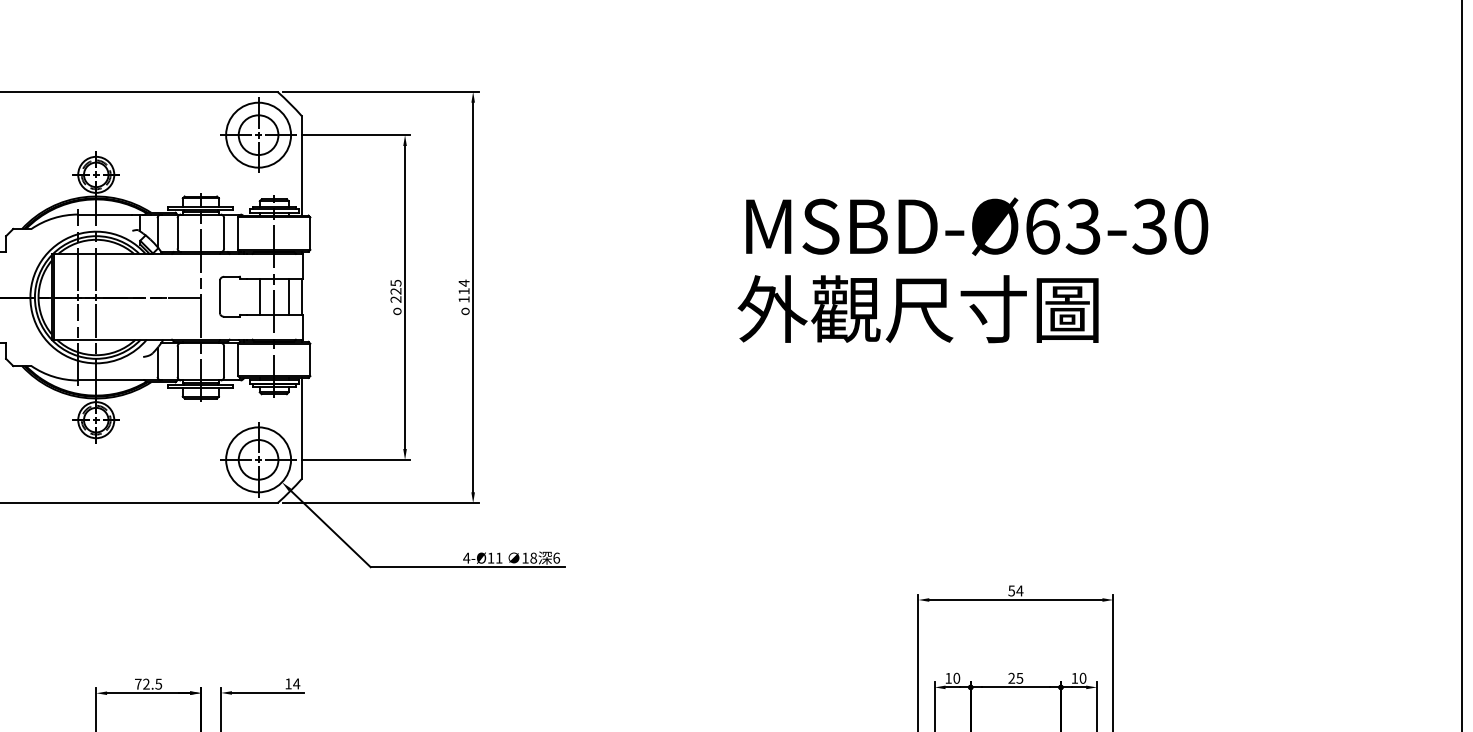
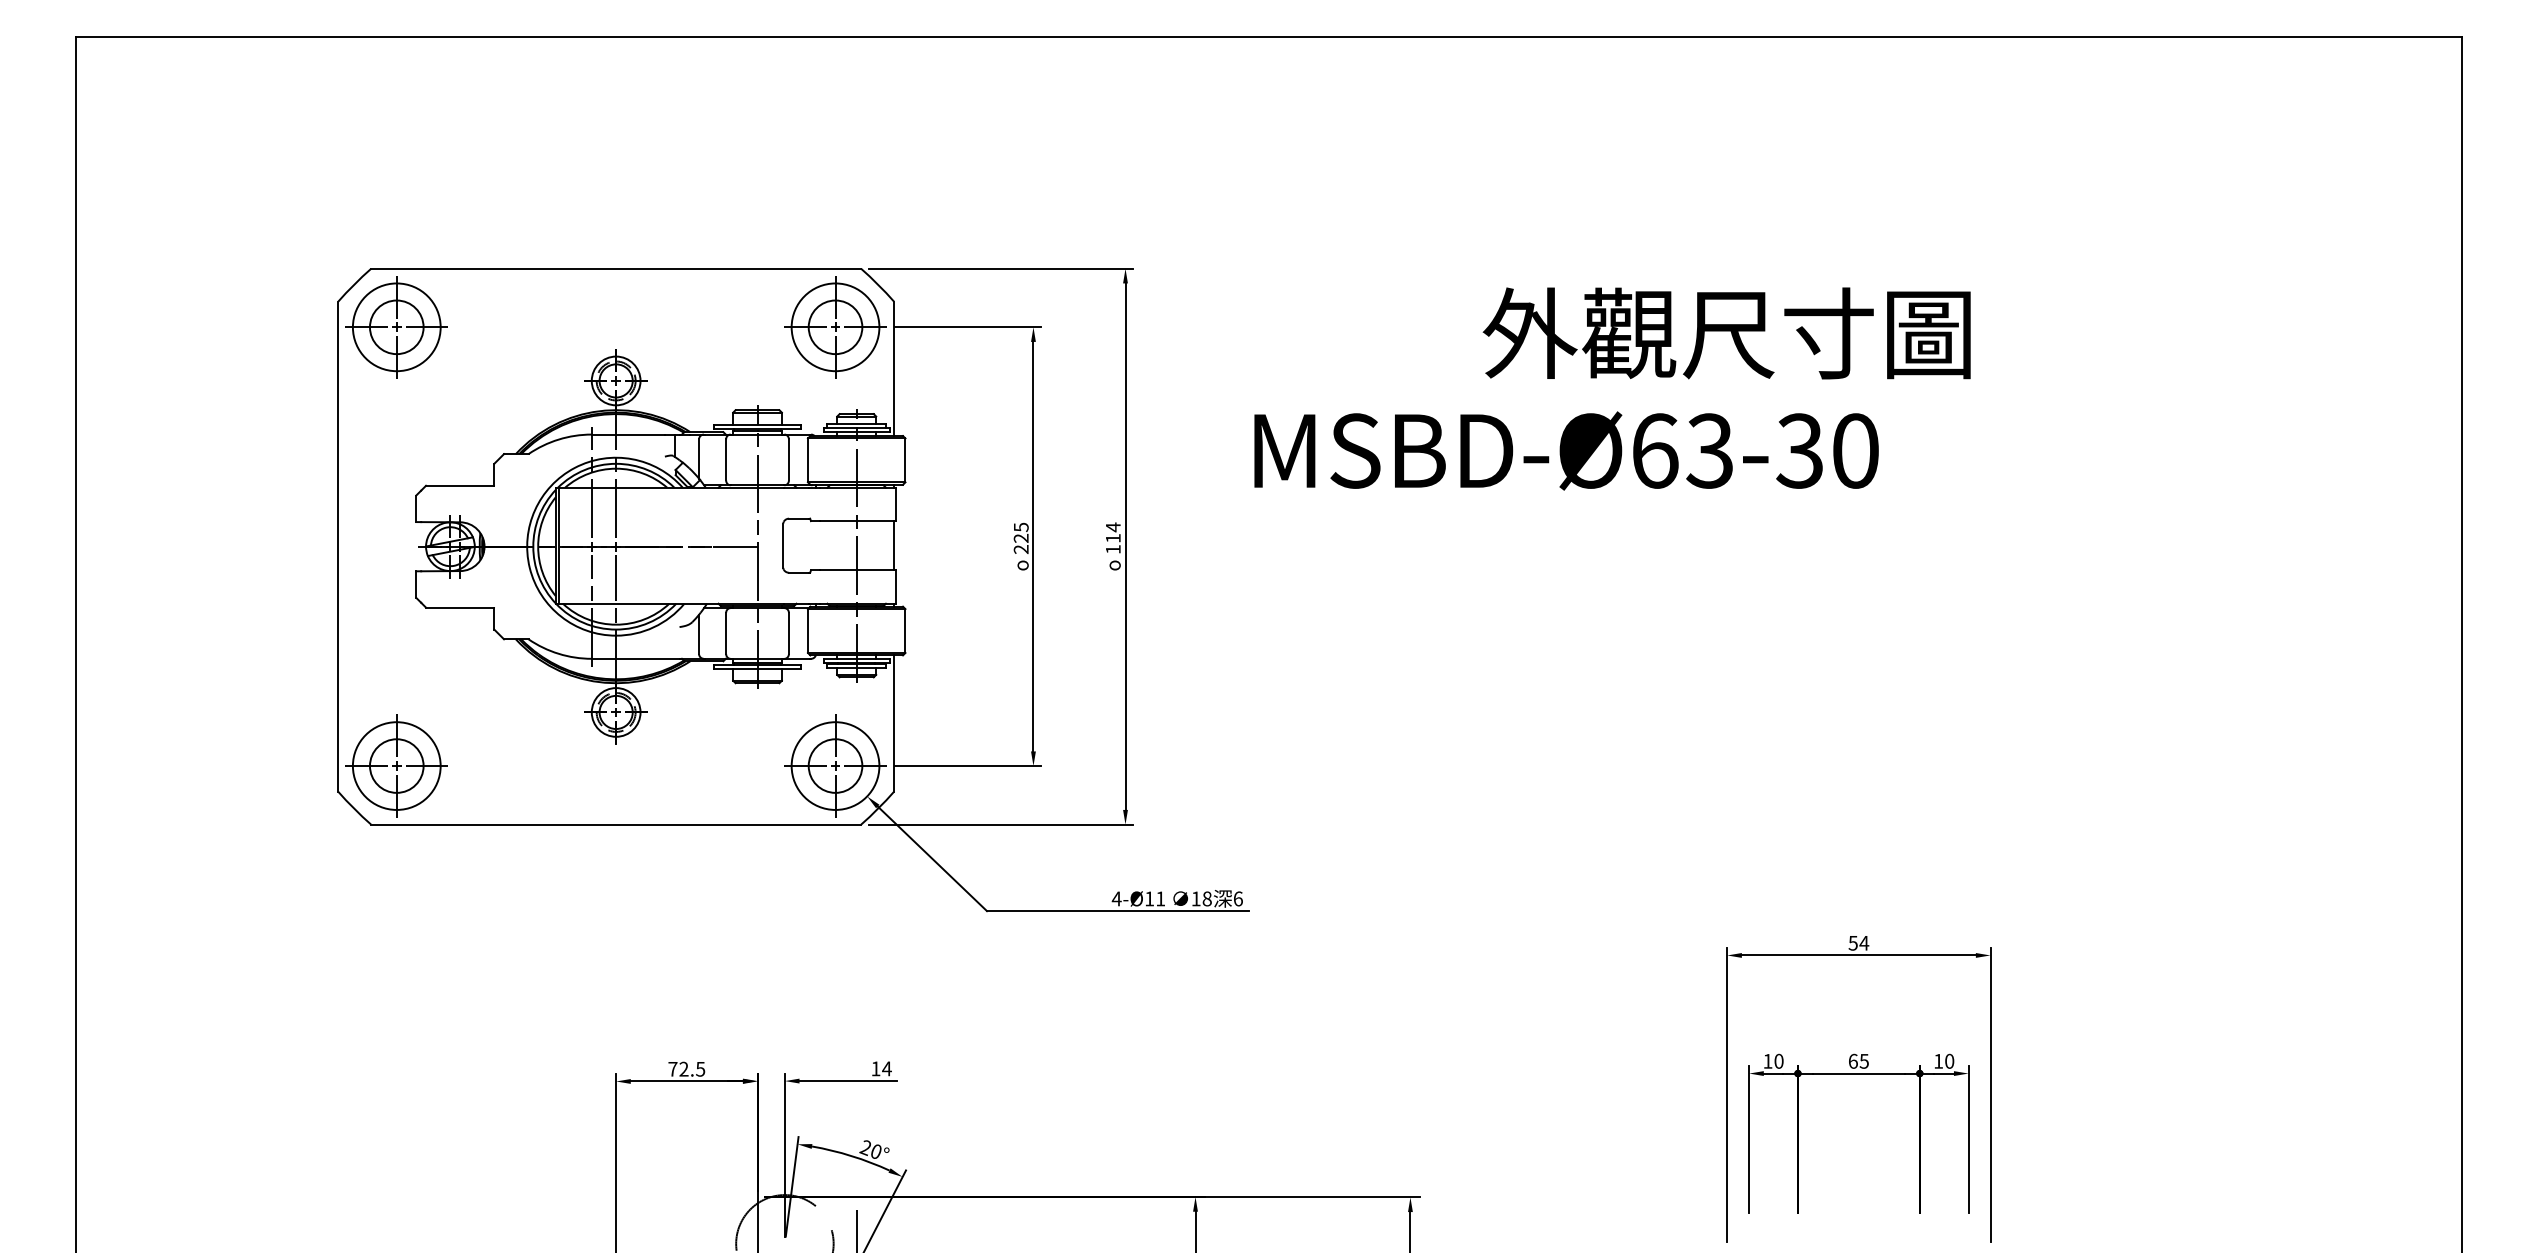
text: (977, 226) -> (1566, 450), moved
line: (260, 296) -> (837, 545), removed
line: (288, 296) -> (876, 545), removed
text: (917, 309) -> (1726, 333), moved
text: (1011, 677) -> (1852, 1060), 25 -> 65

